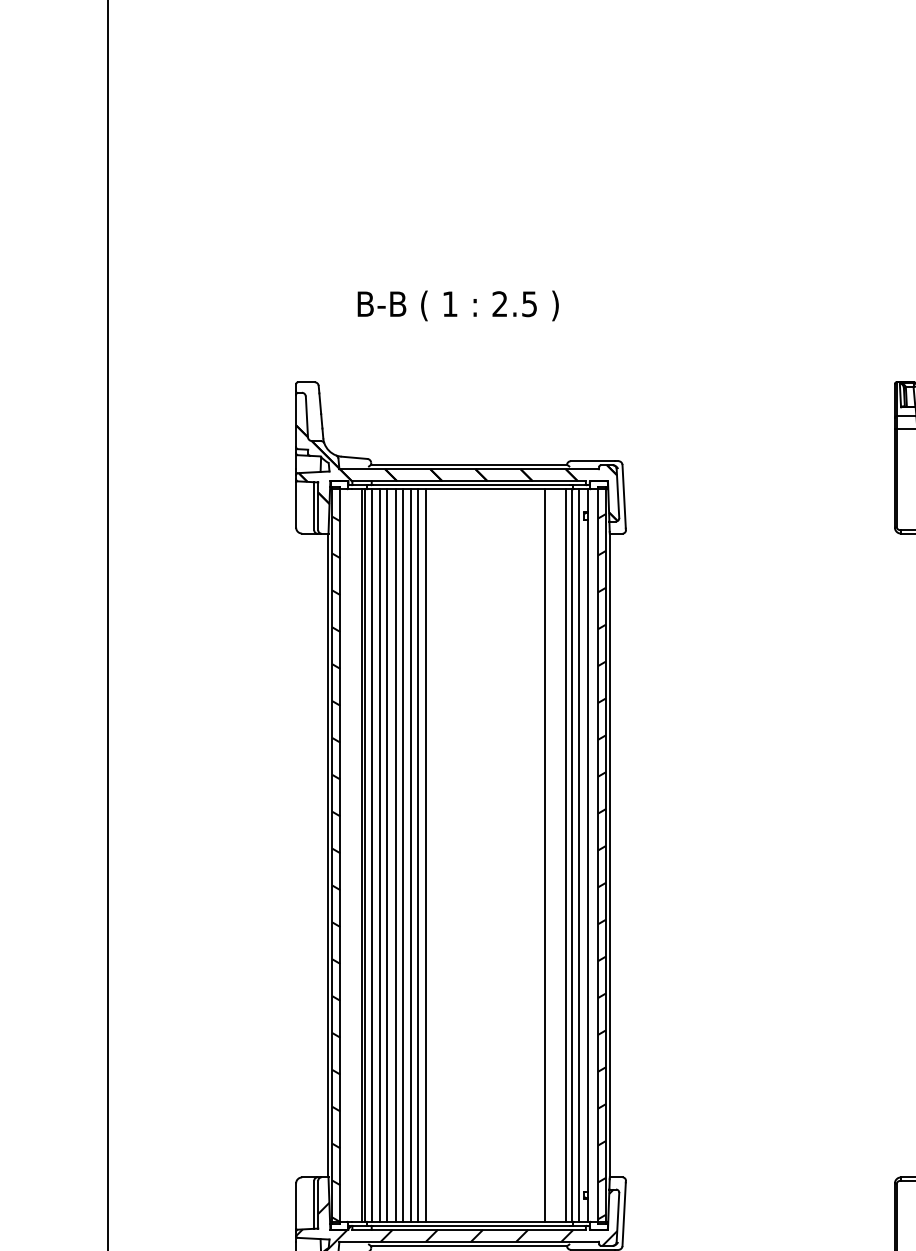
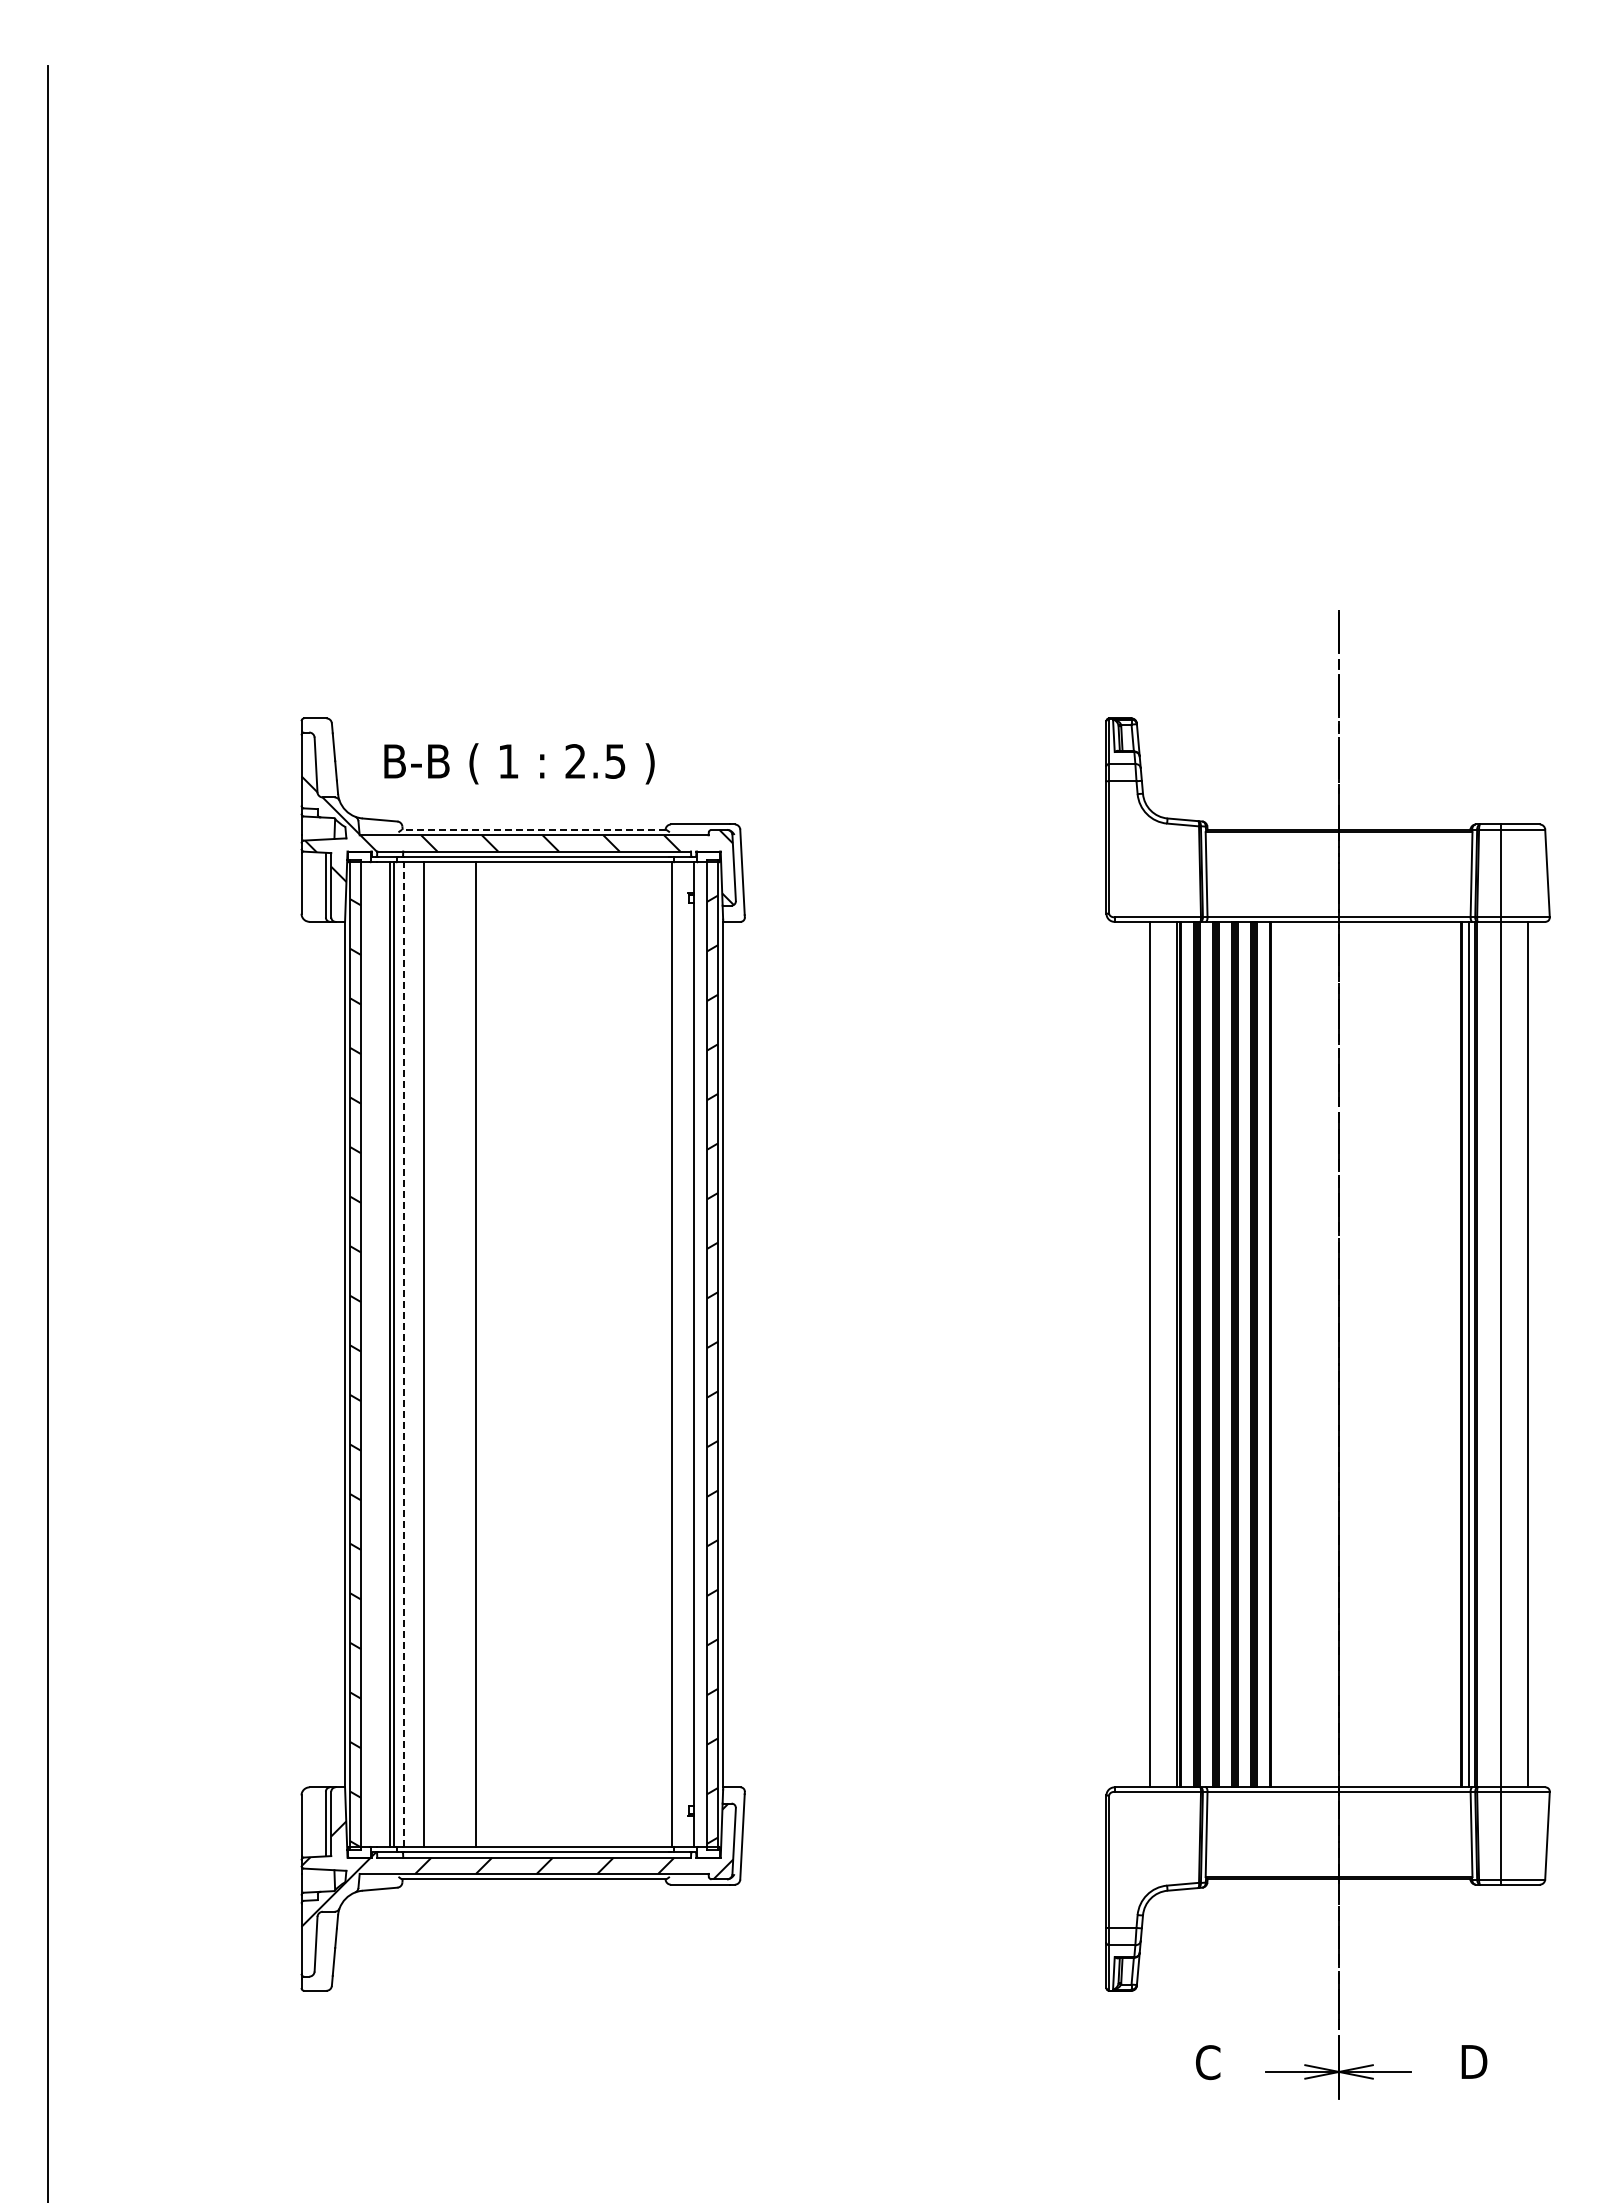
text: (458, 305) -> (519, 763), moved
line: (469, 464) -> (534, 829), solid -> dashed
hatch: (456, 473) -> (517, 840), removed
line: (371, 855) -> (403, 1354), solid -> dashed
line: (380, 855) -> (414, 1354), removed
line: (395, 855) -> (435, 1354), removed
line: (402, 855) -> (444, 1354), removed
line: (410, 855) -> (455, 1354), removed
line: (418, 855) -> (465, 1354), removed
line: (545, 855) -> (636, 1354), removed
line: (565, 855) -> (663, 1354), removed
line: (579, 855) -> (682, 1354), removed

